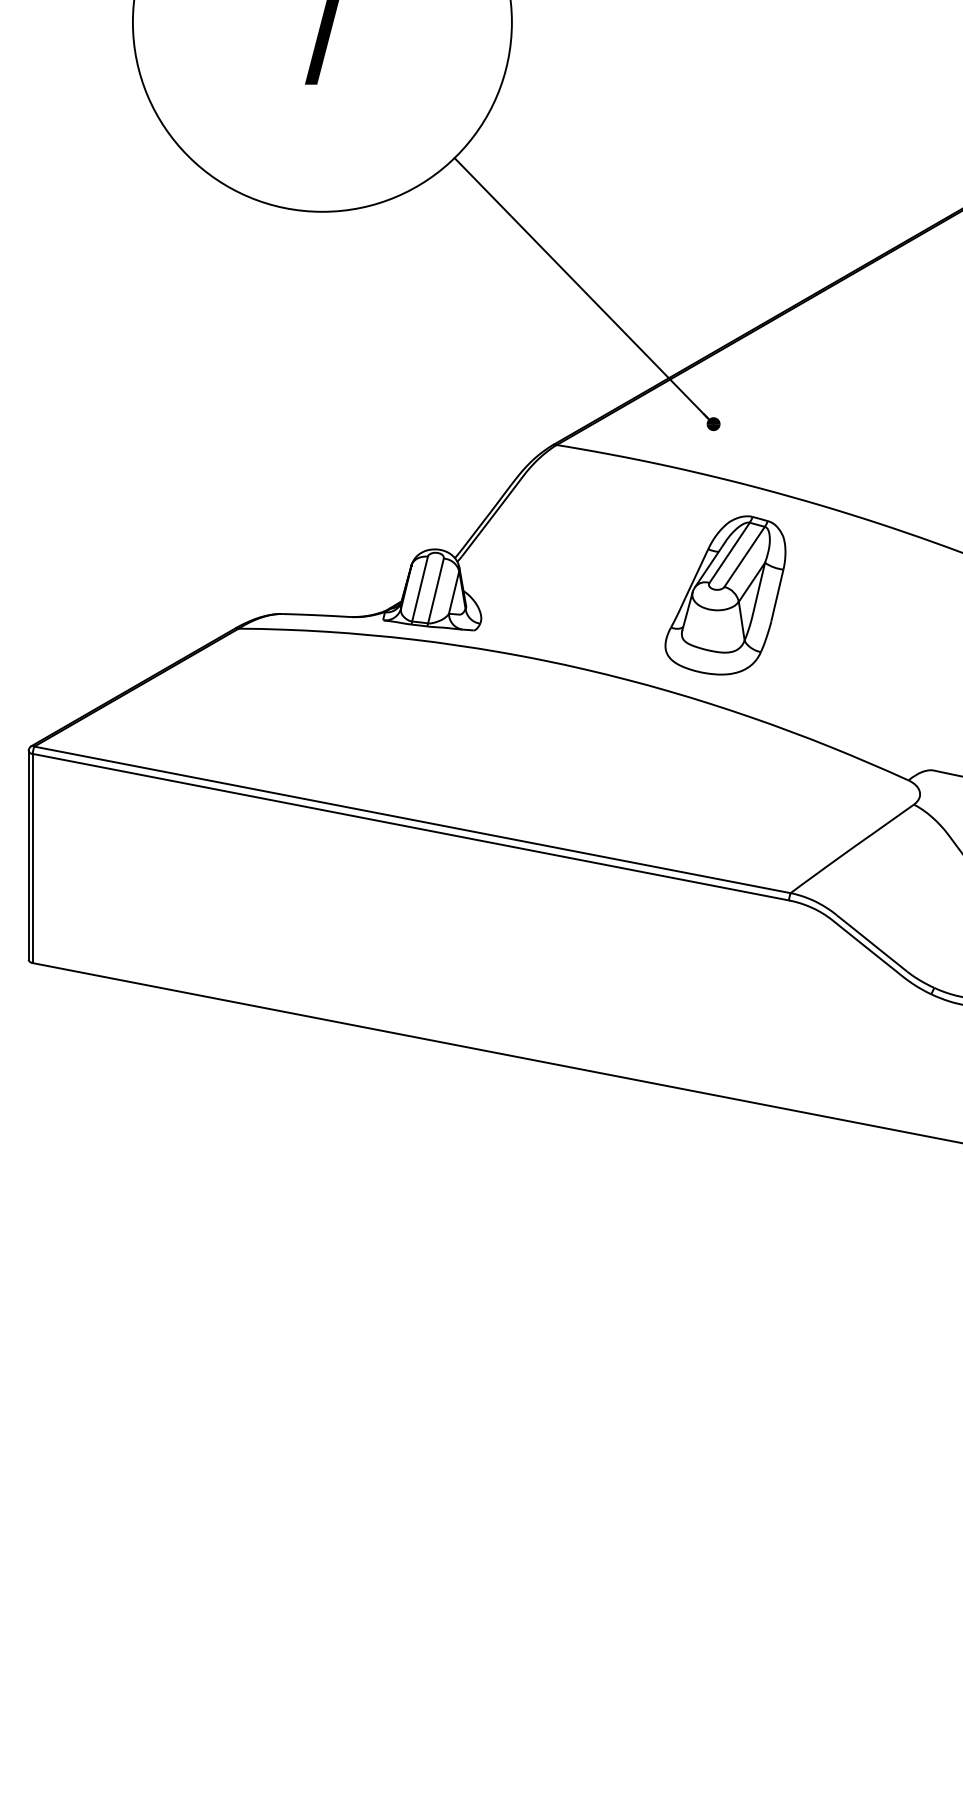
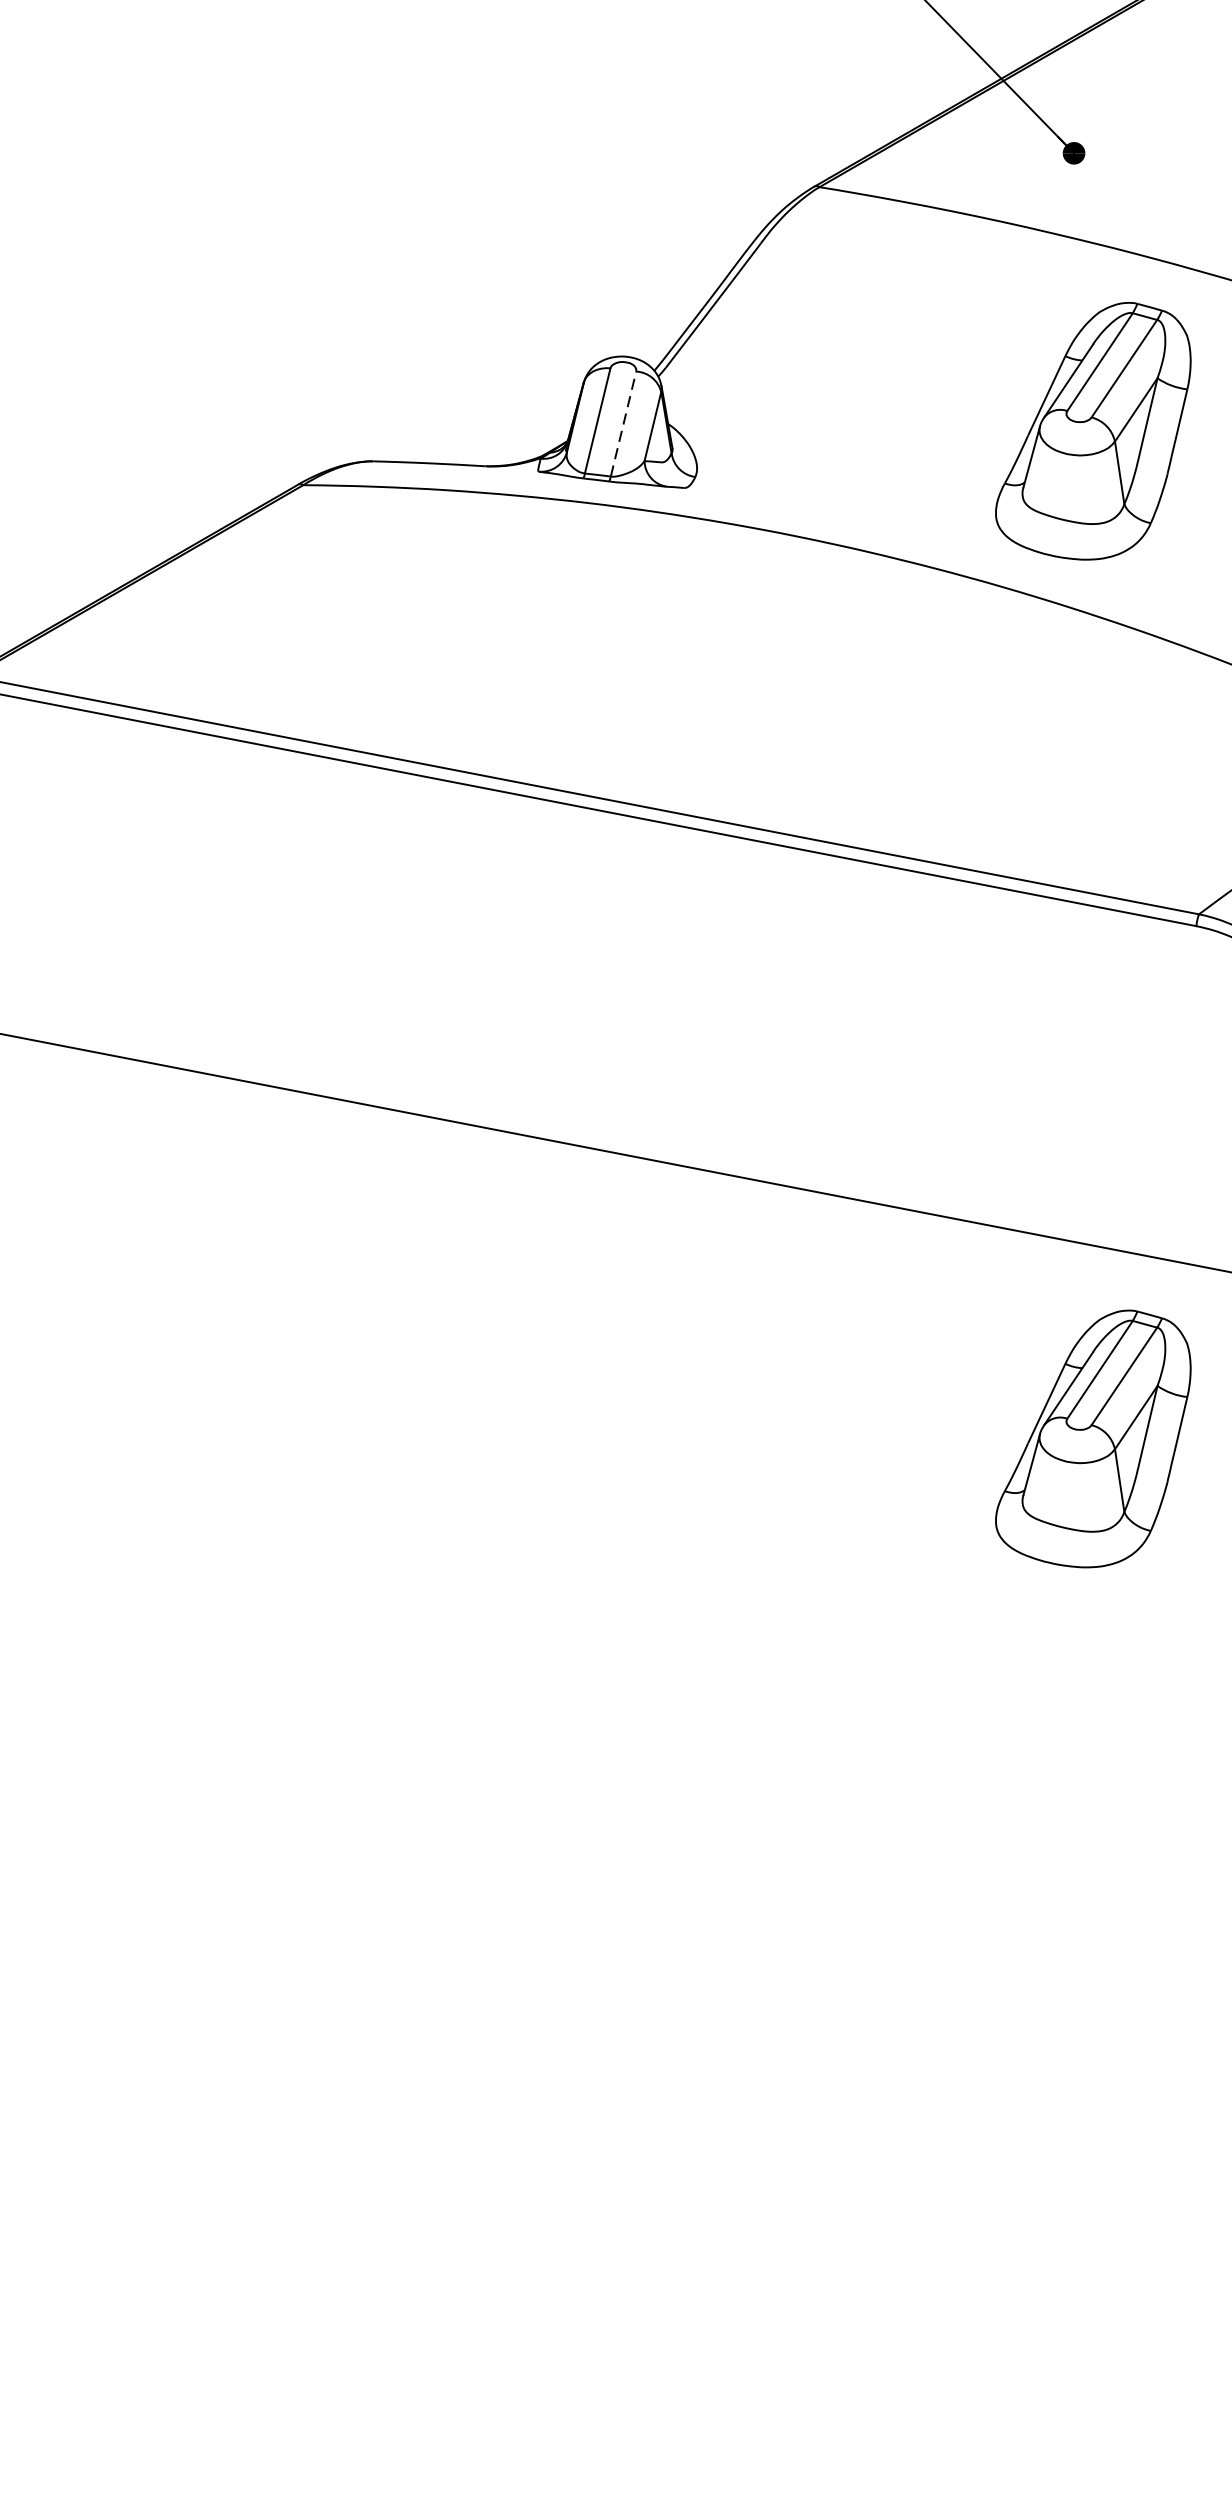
line: (436, 590) -> (624, 423), solid -> dashed
part: (725, 1216) -> (1093, 1439), added

